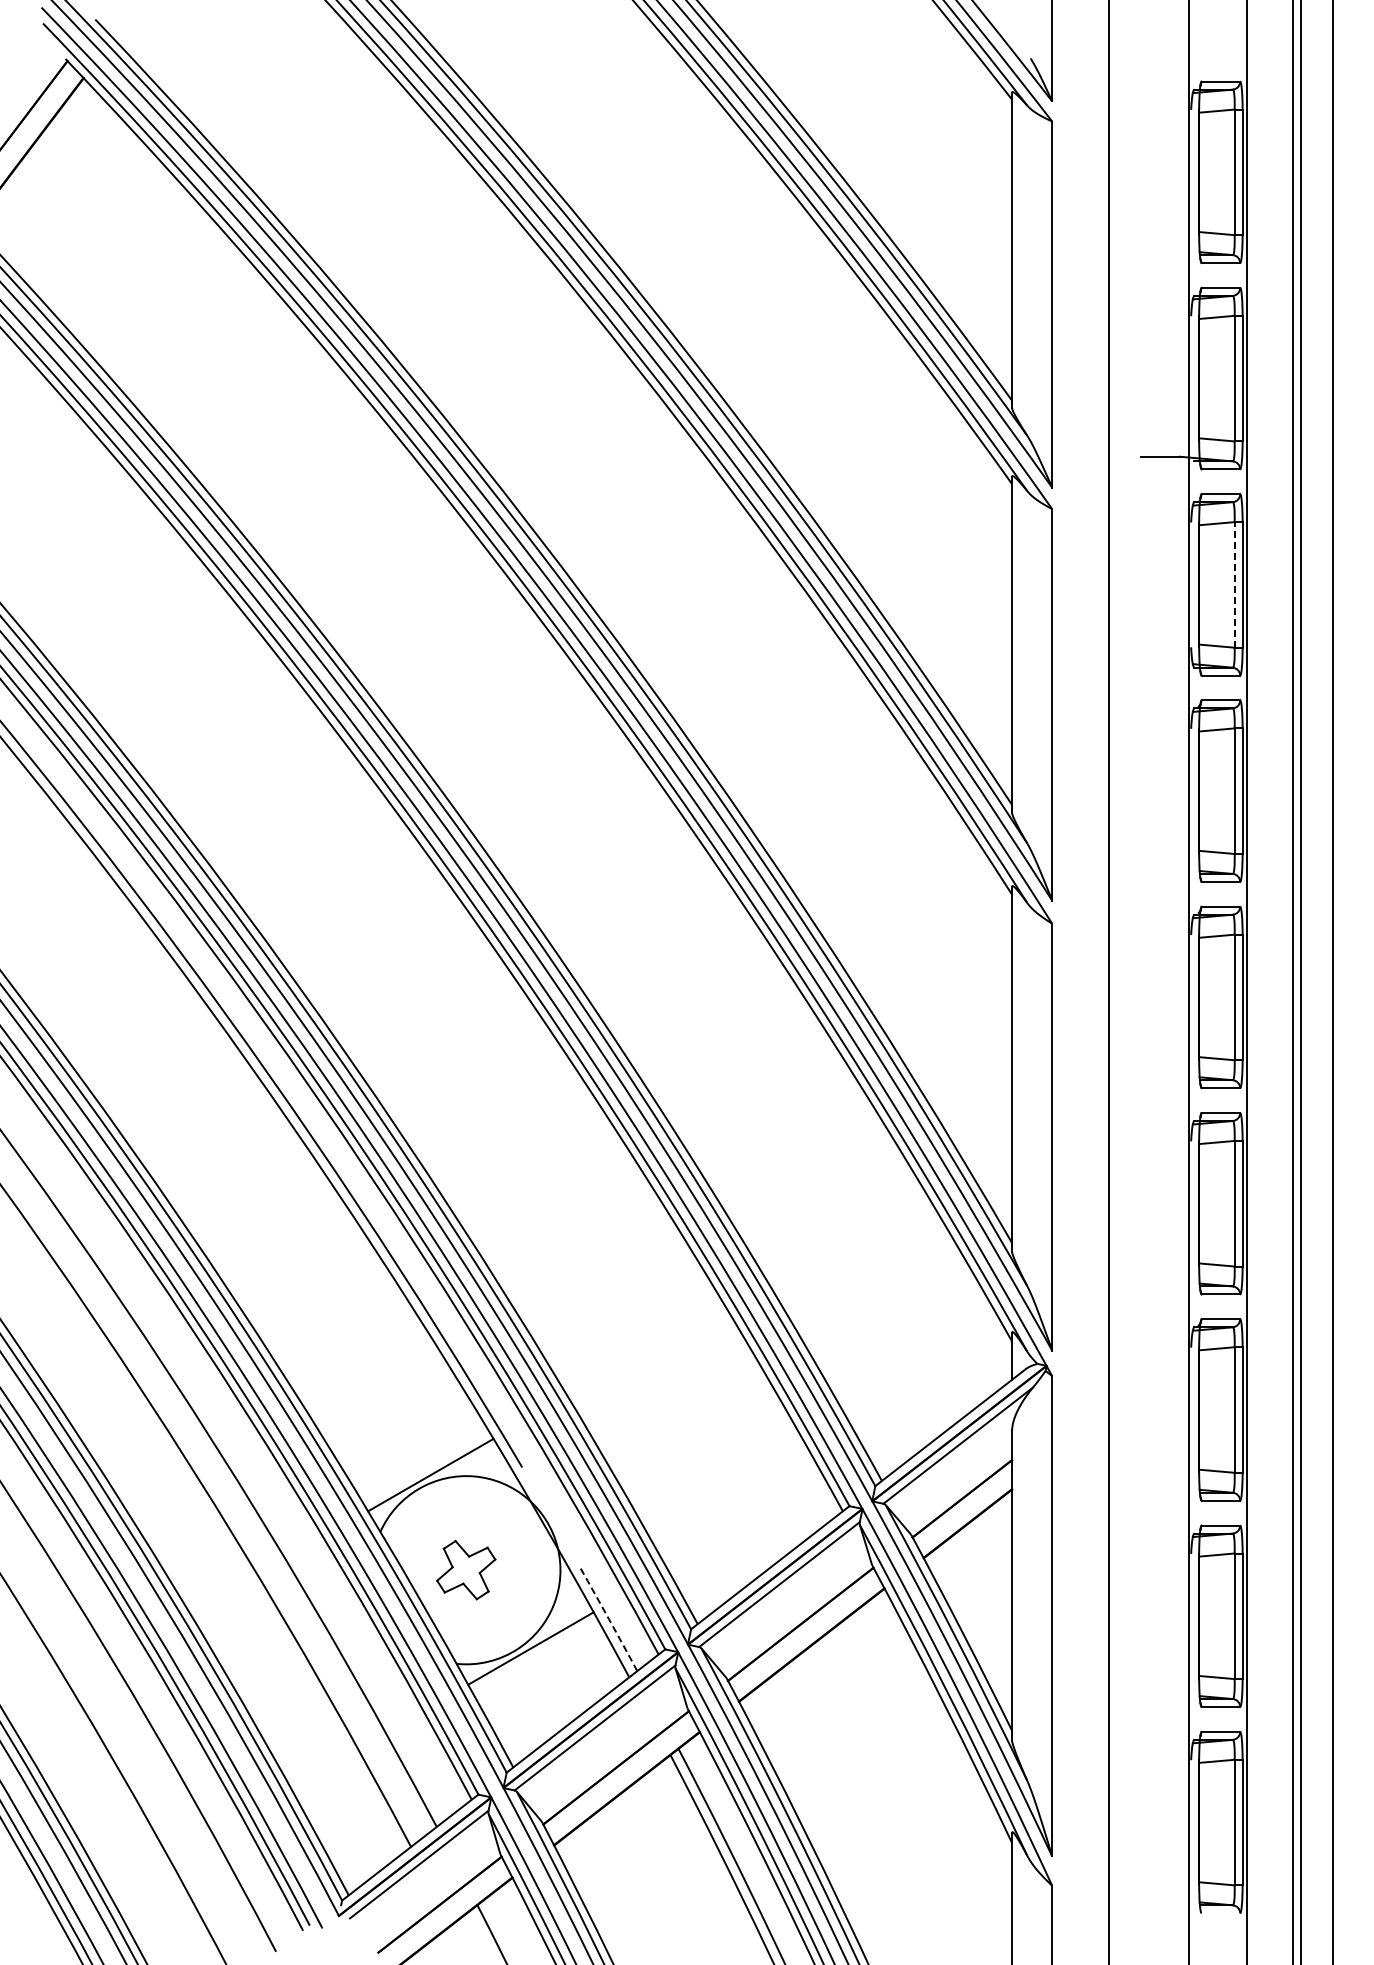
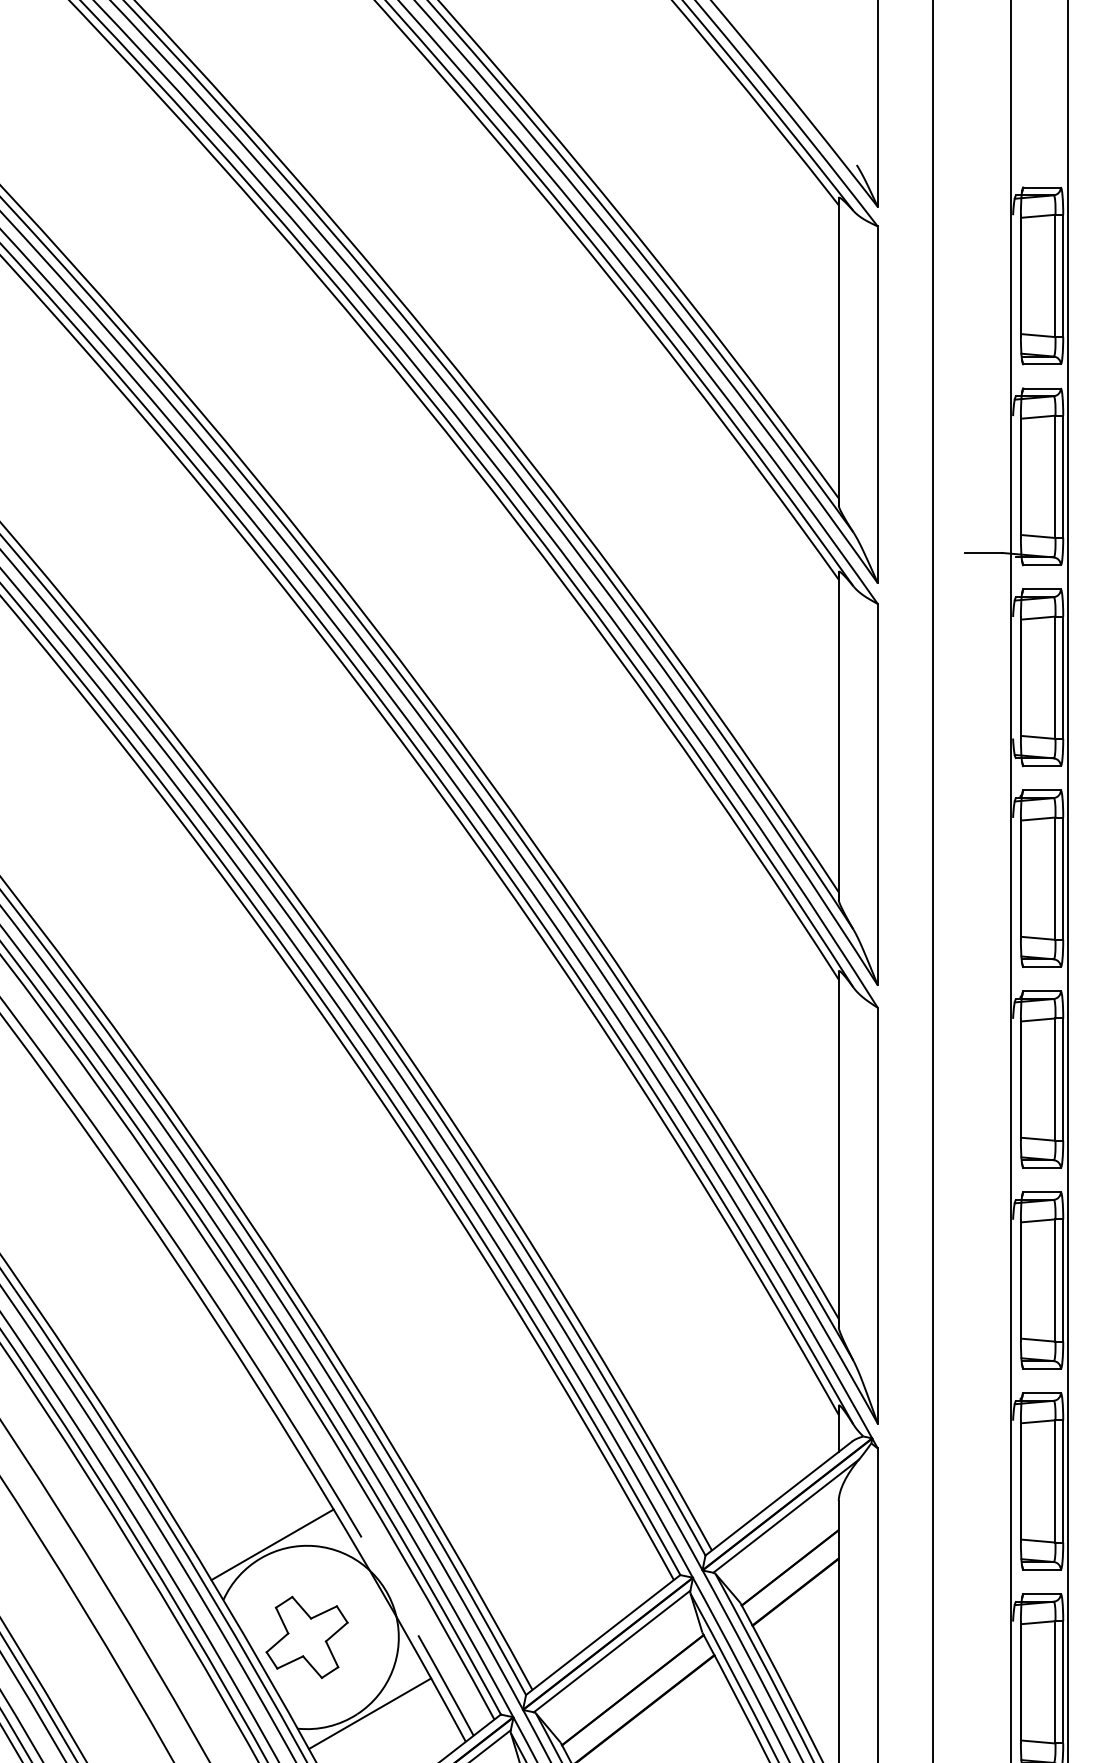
line: (1234, 584) -> (1055, 677), dashed -> solid
part: (465, 1569) -> (306, 1636), size x1.43
arc: (609, 1619) -> (446, 1685), dashed -> solid

